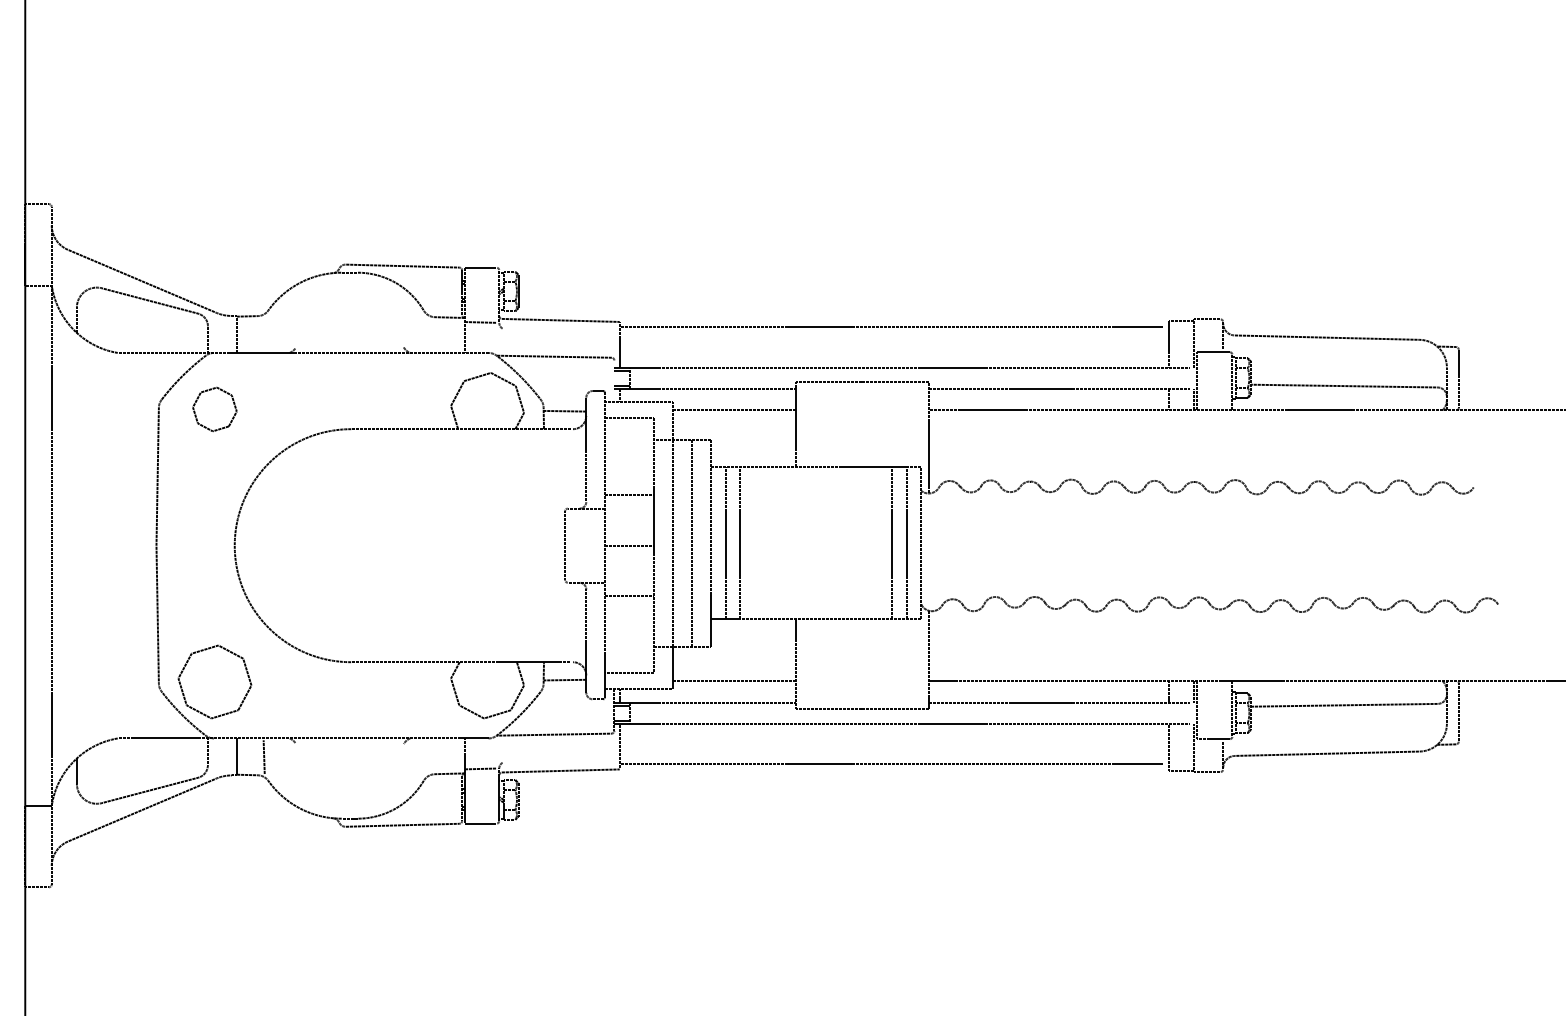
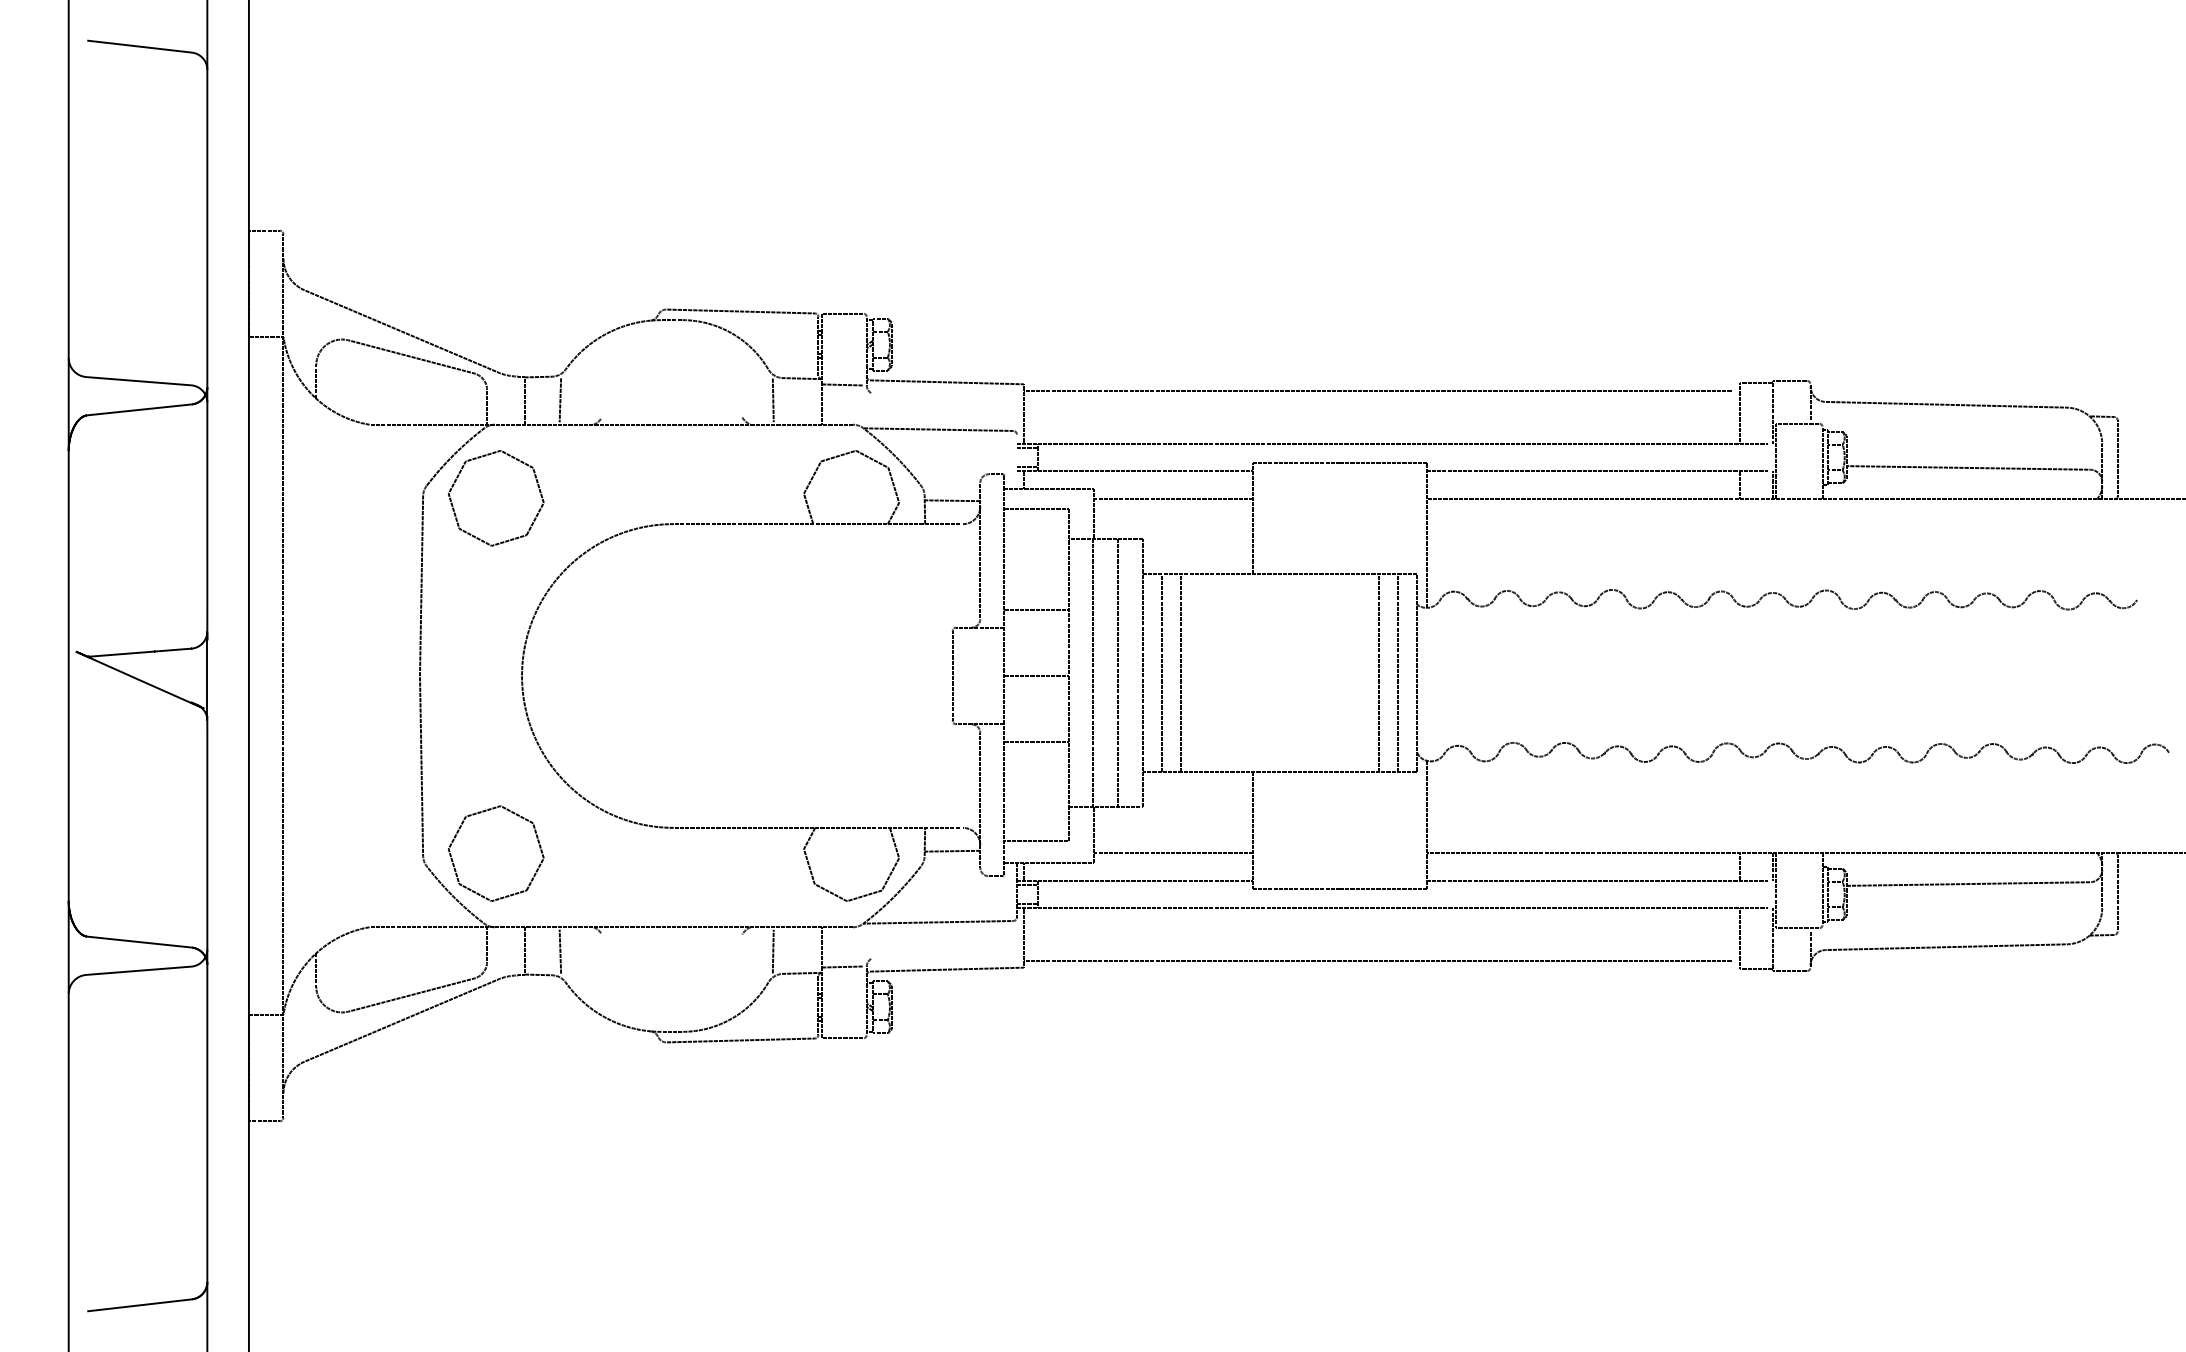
line: (264, 334) -> (560, 400), added
line: (426, 334) -> (772, 400), added
part: (214, 409) -> (495, 498), size x1.67
line: (426, 757) -> (772, 951), added

